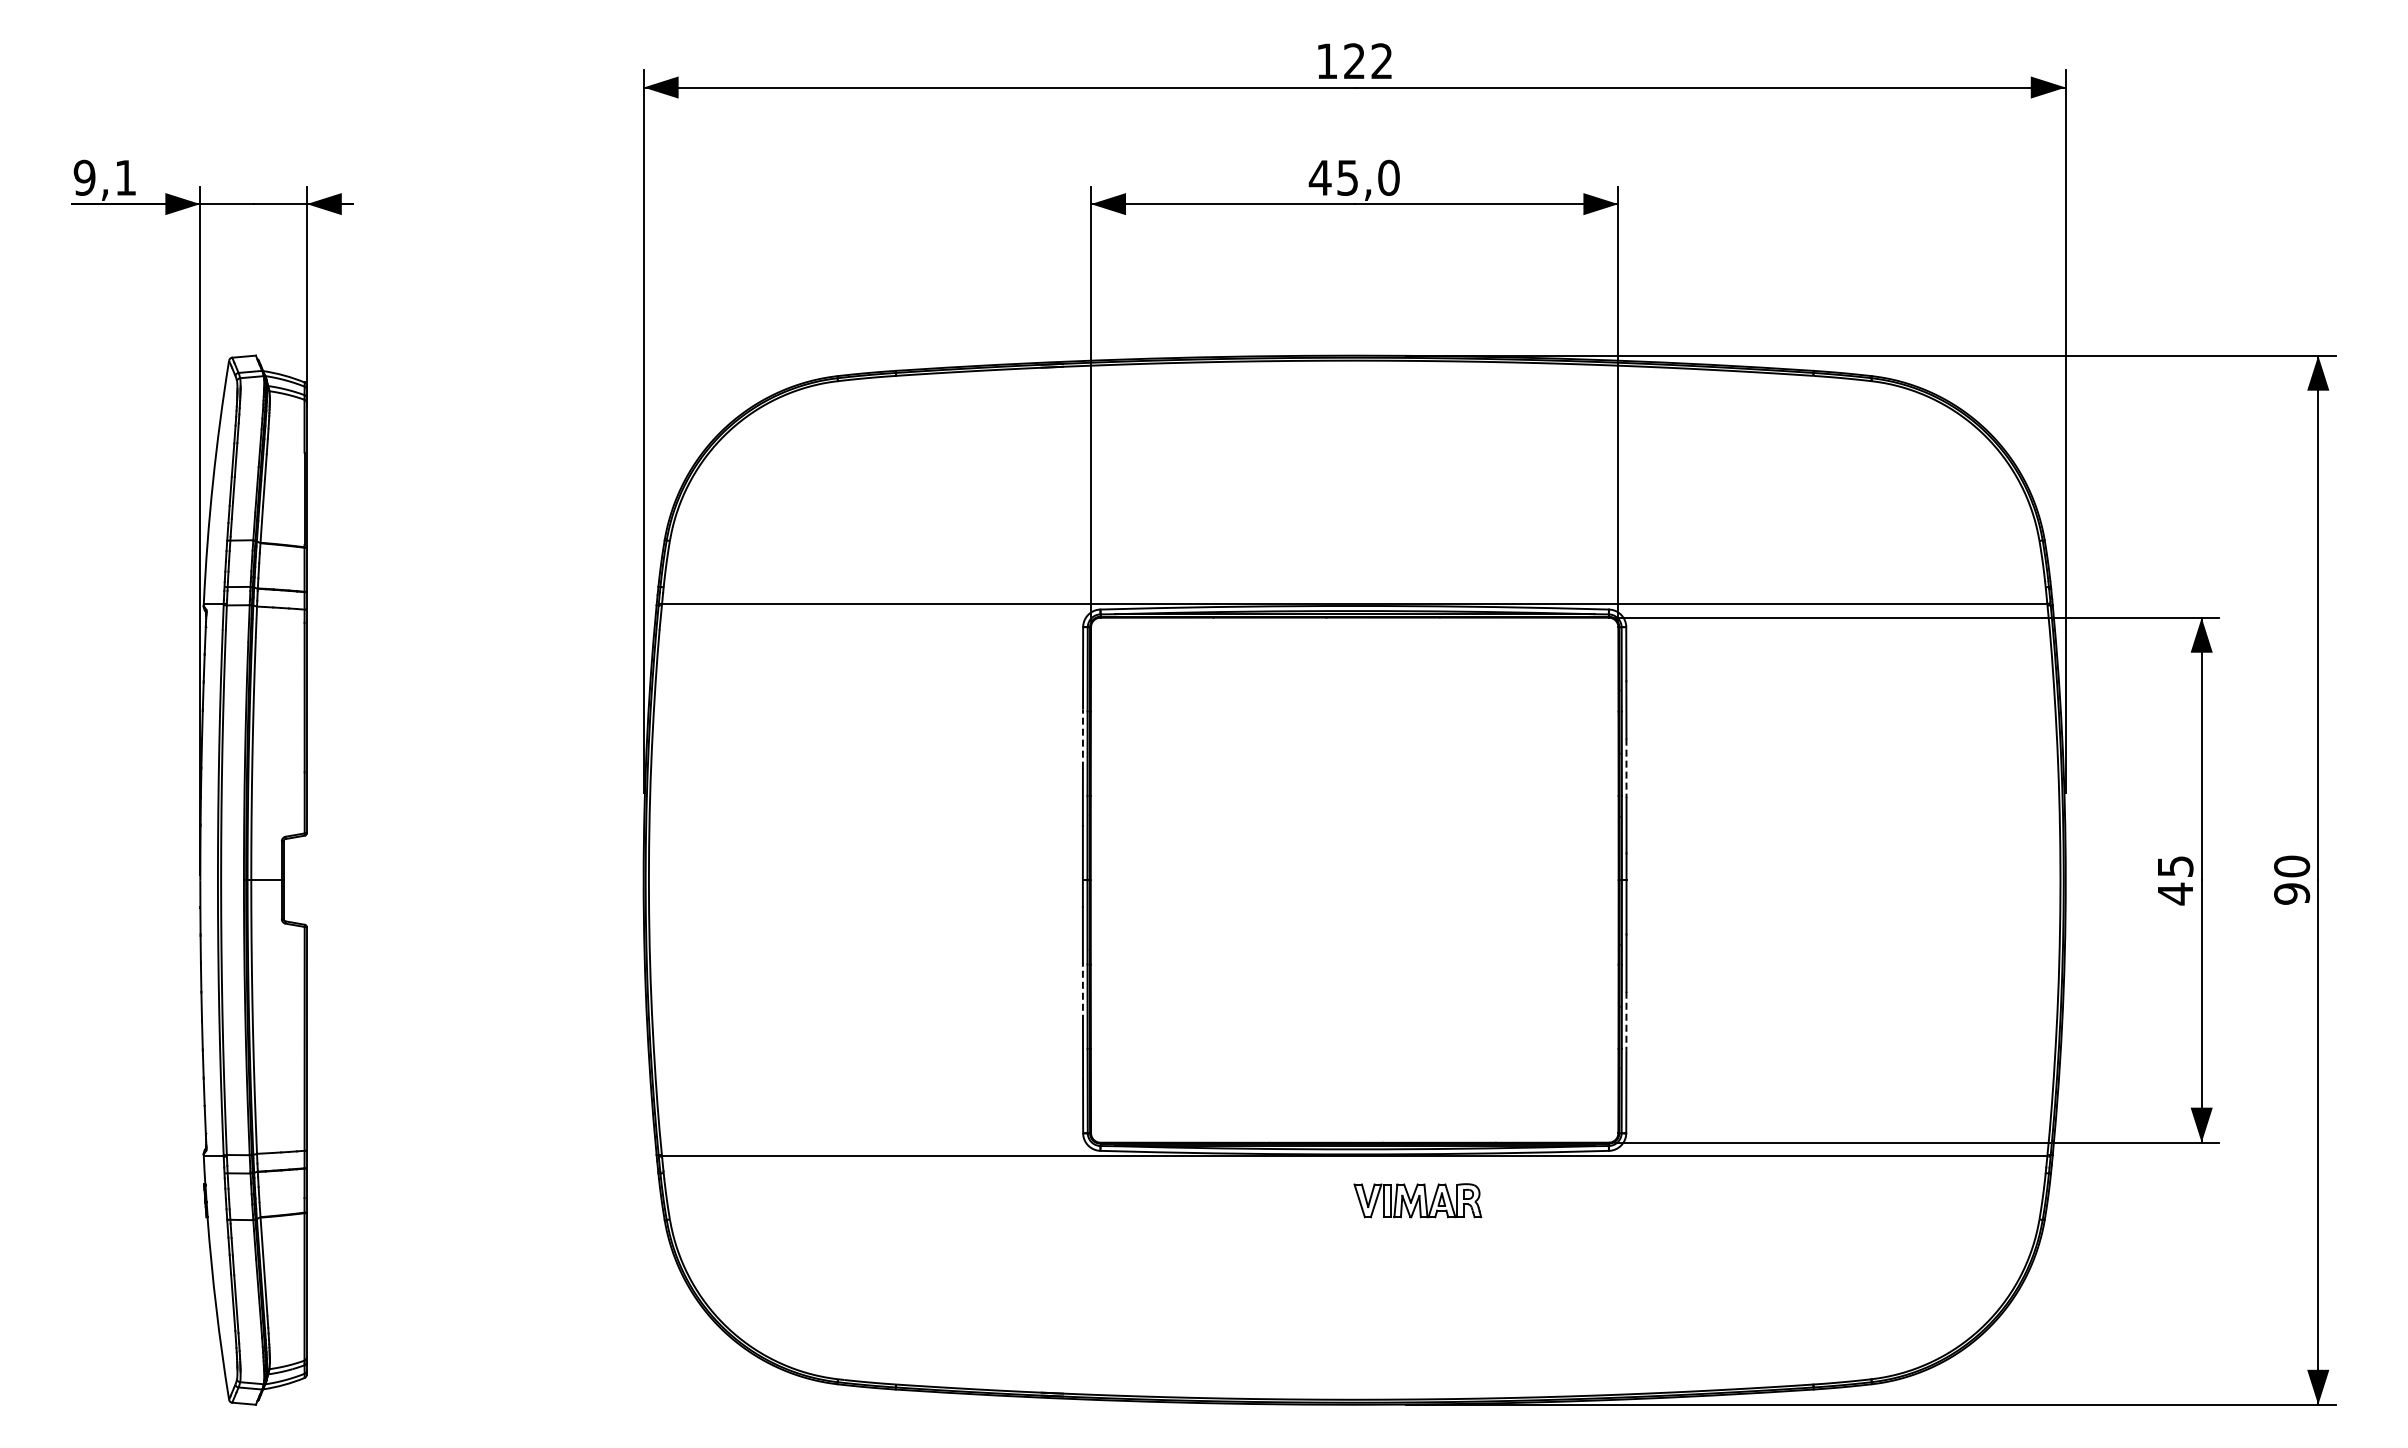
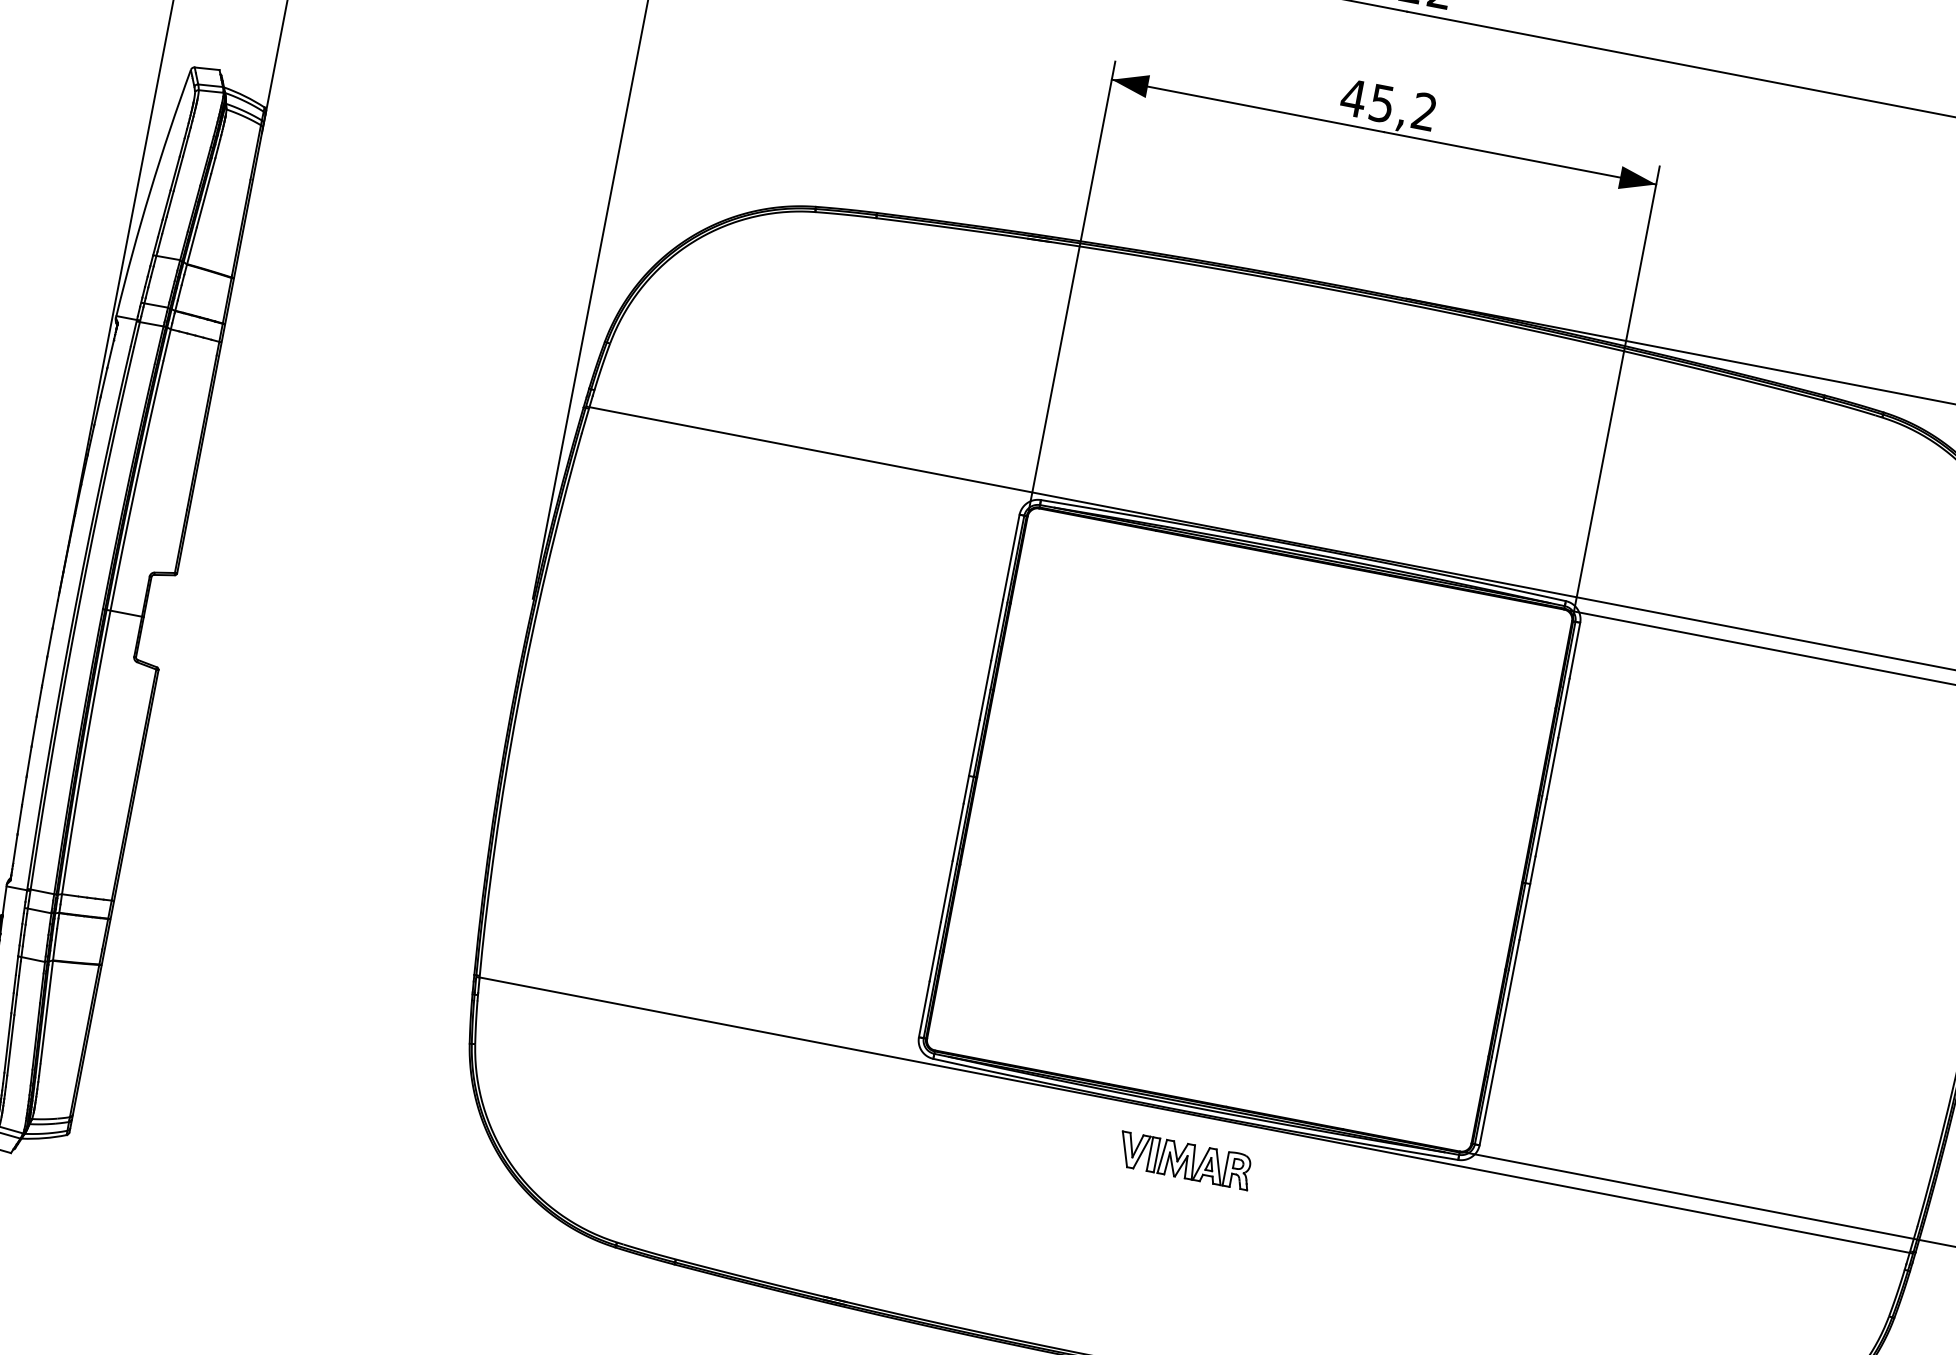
text: (1388, 177) -> (1424, 111), 45,0 -> 45,2
line: (1082, 739) -> (996, 630), dashed -> solid
line: (1626, 768) -> (1552, 768), dashed -> solid
line: (1082, 992) -> (946, 891), dashed -> solid
line: (1626, 1021) -> (1502, 1029), dashed -> solid
part: (1417, 1200) -> (1184, 1160), moved

